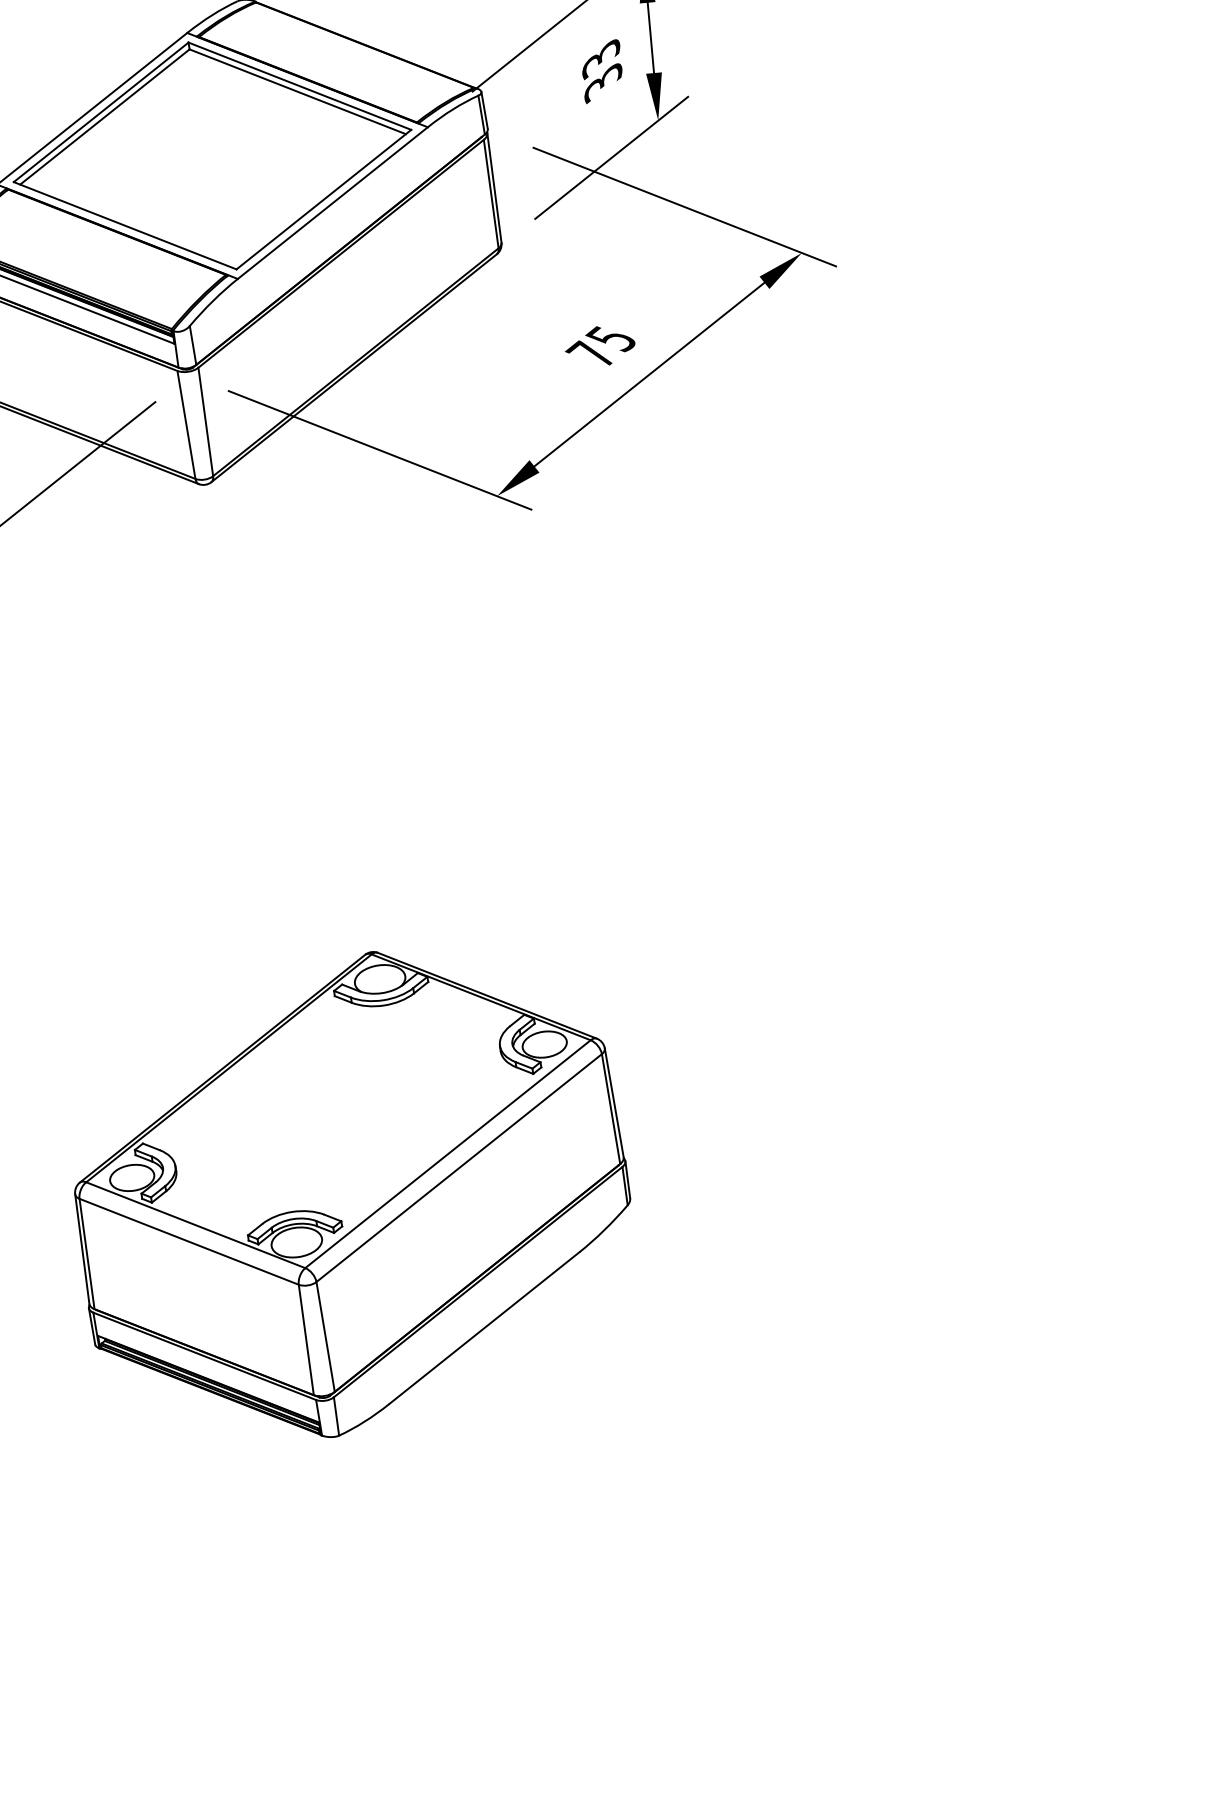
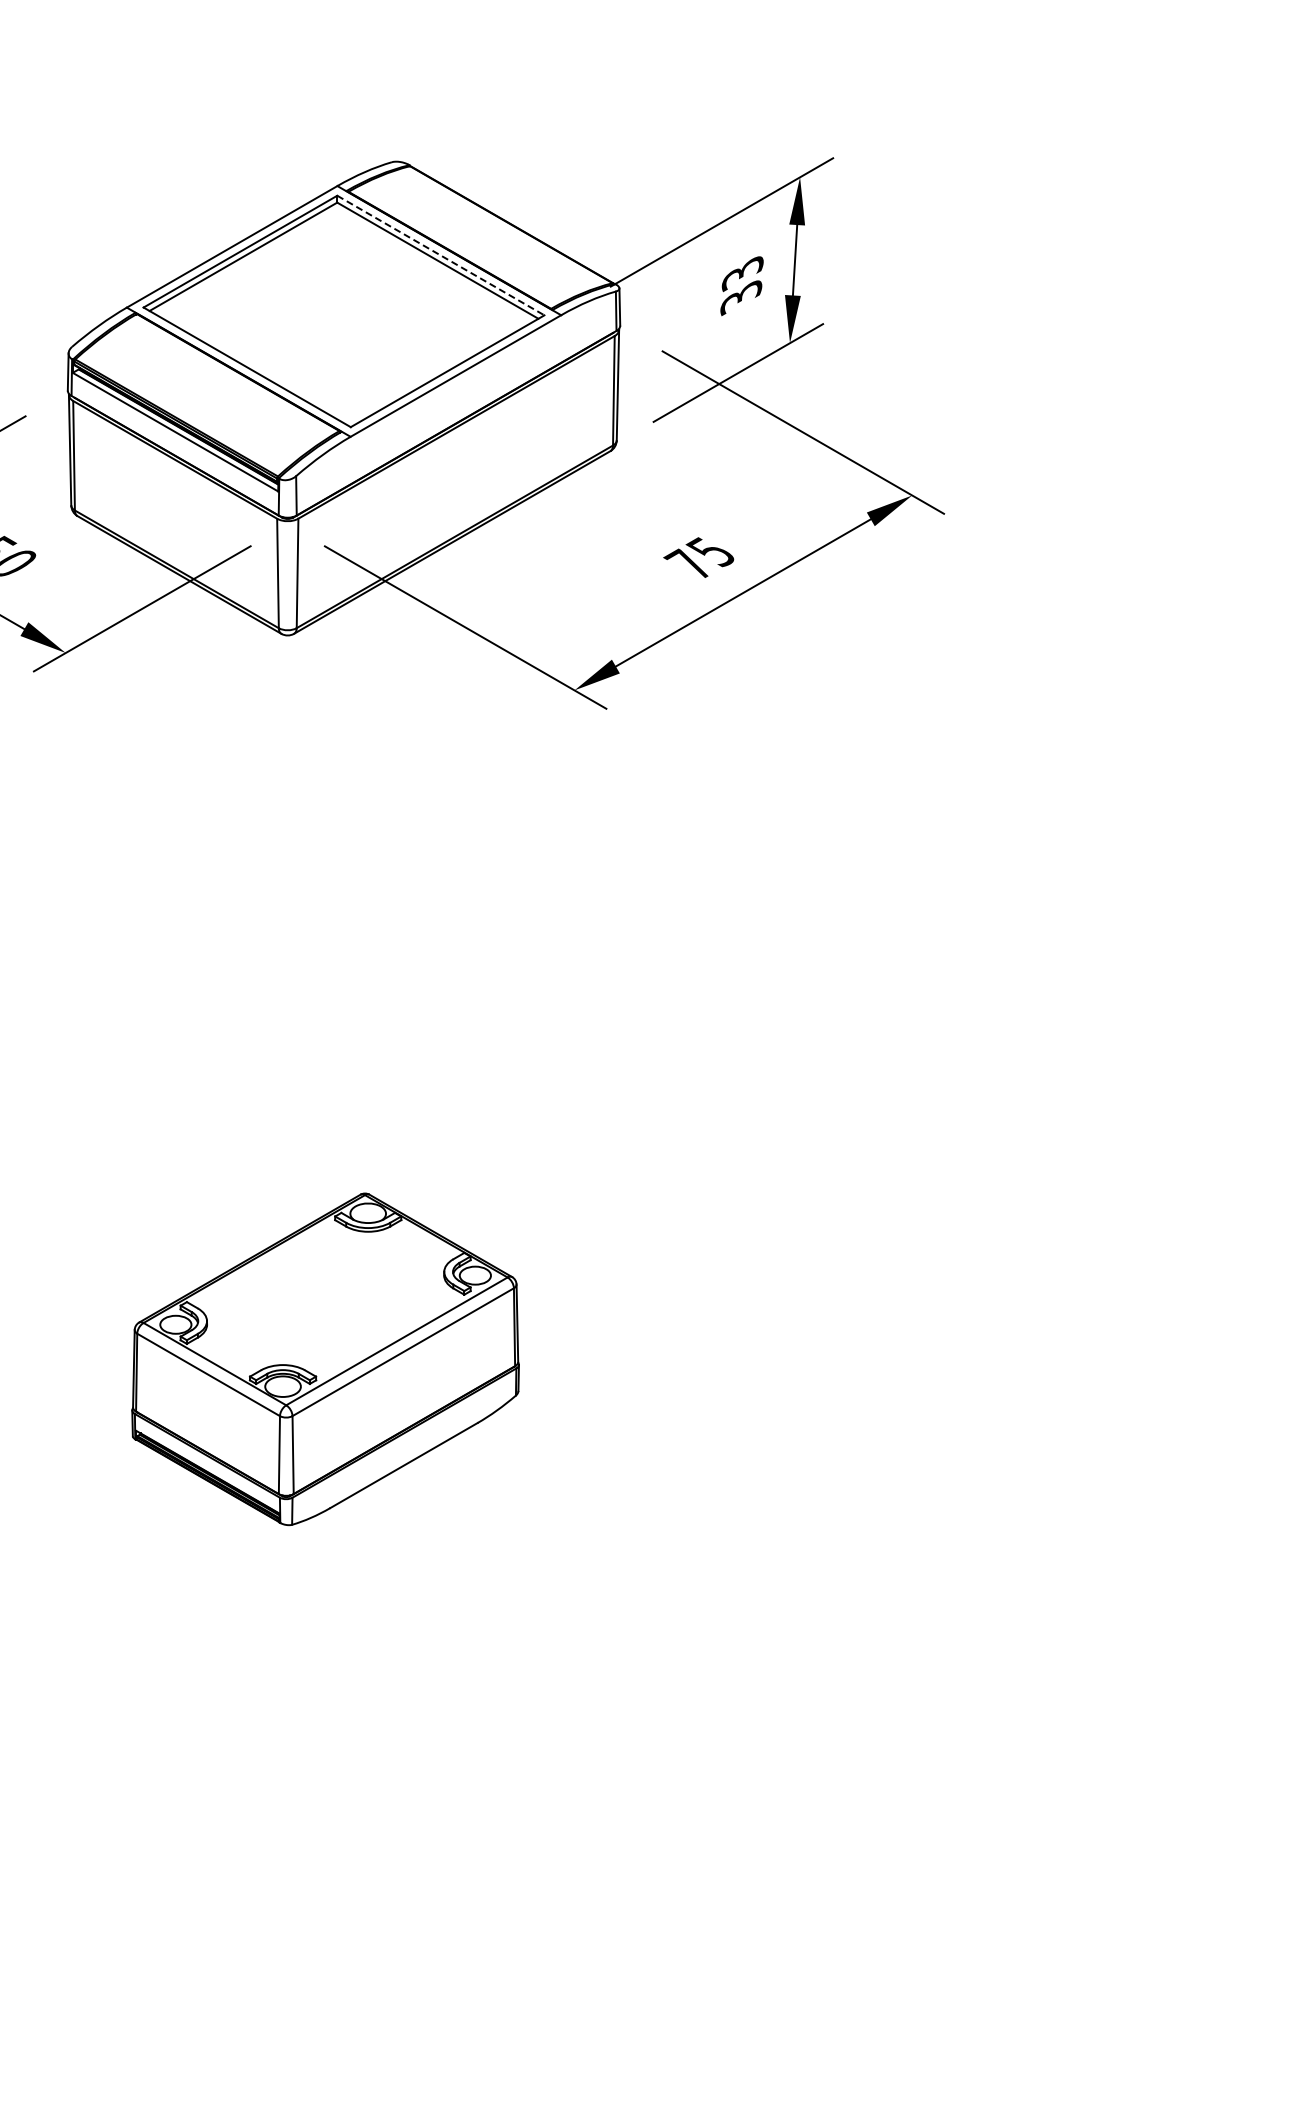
line: (299, 86) -> (440, 255), solid -> dashed
part: (350, 1195) -> (325, 1359), size x0.7

